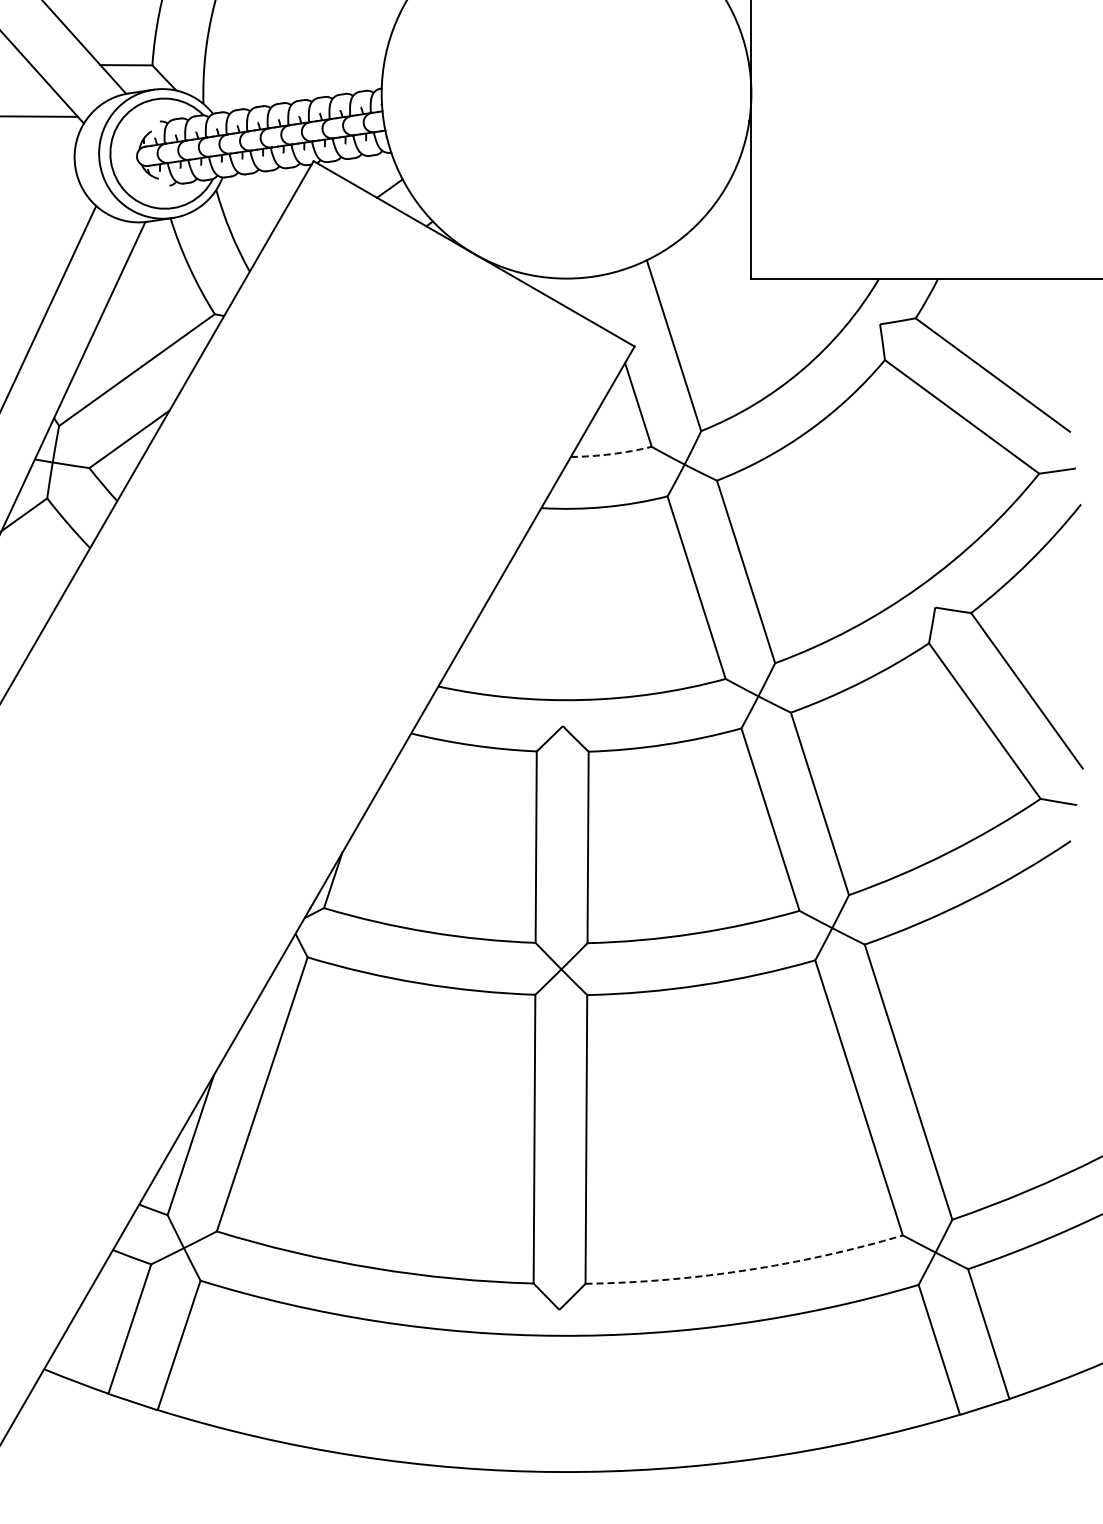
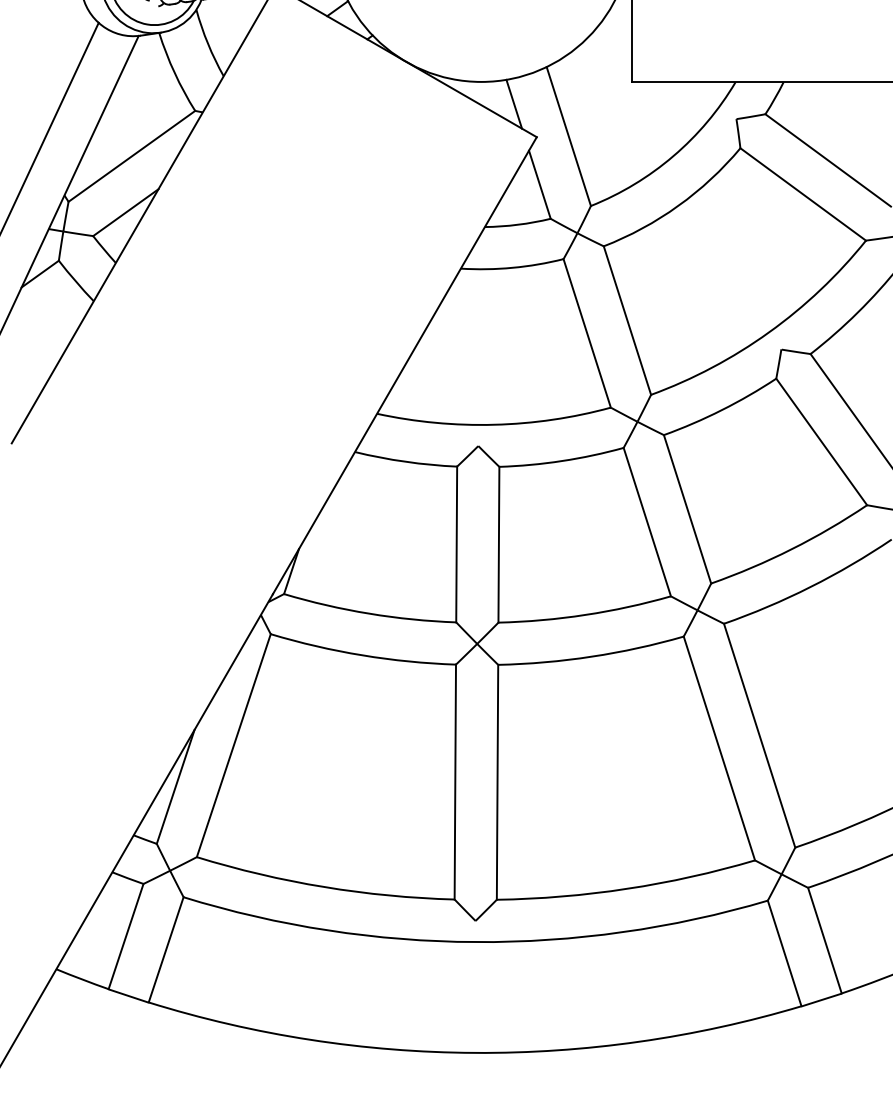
line: (606, 306) -> (513, 104), added
arc: (611, 454) -> (517, 225), dashed -> solid
arc: (745, 1270) -> (626, 888), dashed -> solid

